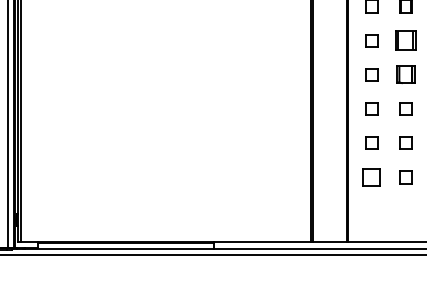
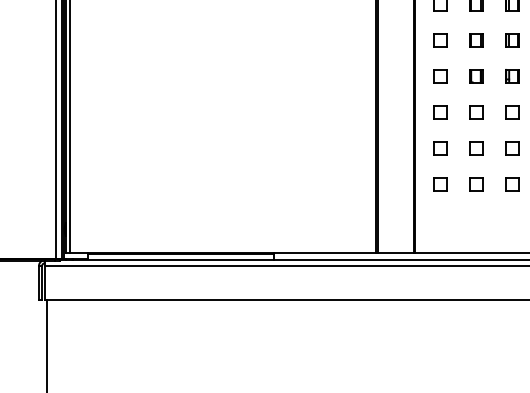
part: (406, 40) -> (476, 40), size x0.62
part: (406, 75) -> (476, 76), size x0.71
part: (372, 177) -> (440, 184), size x0.71

